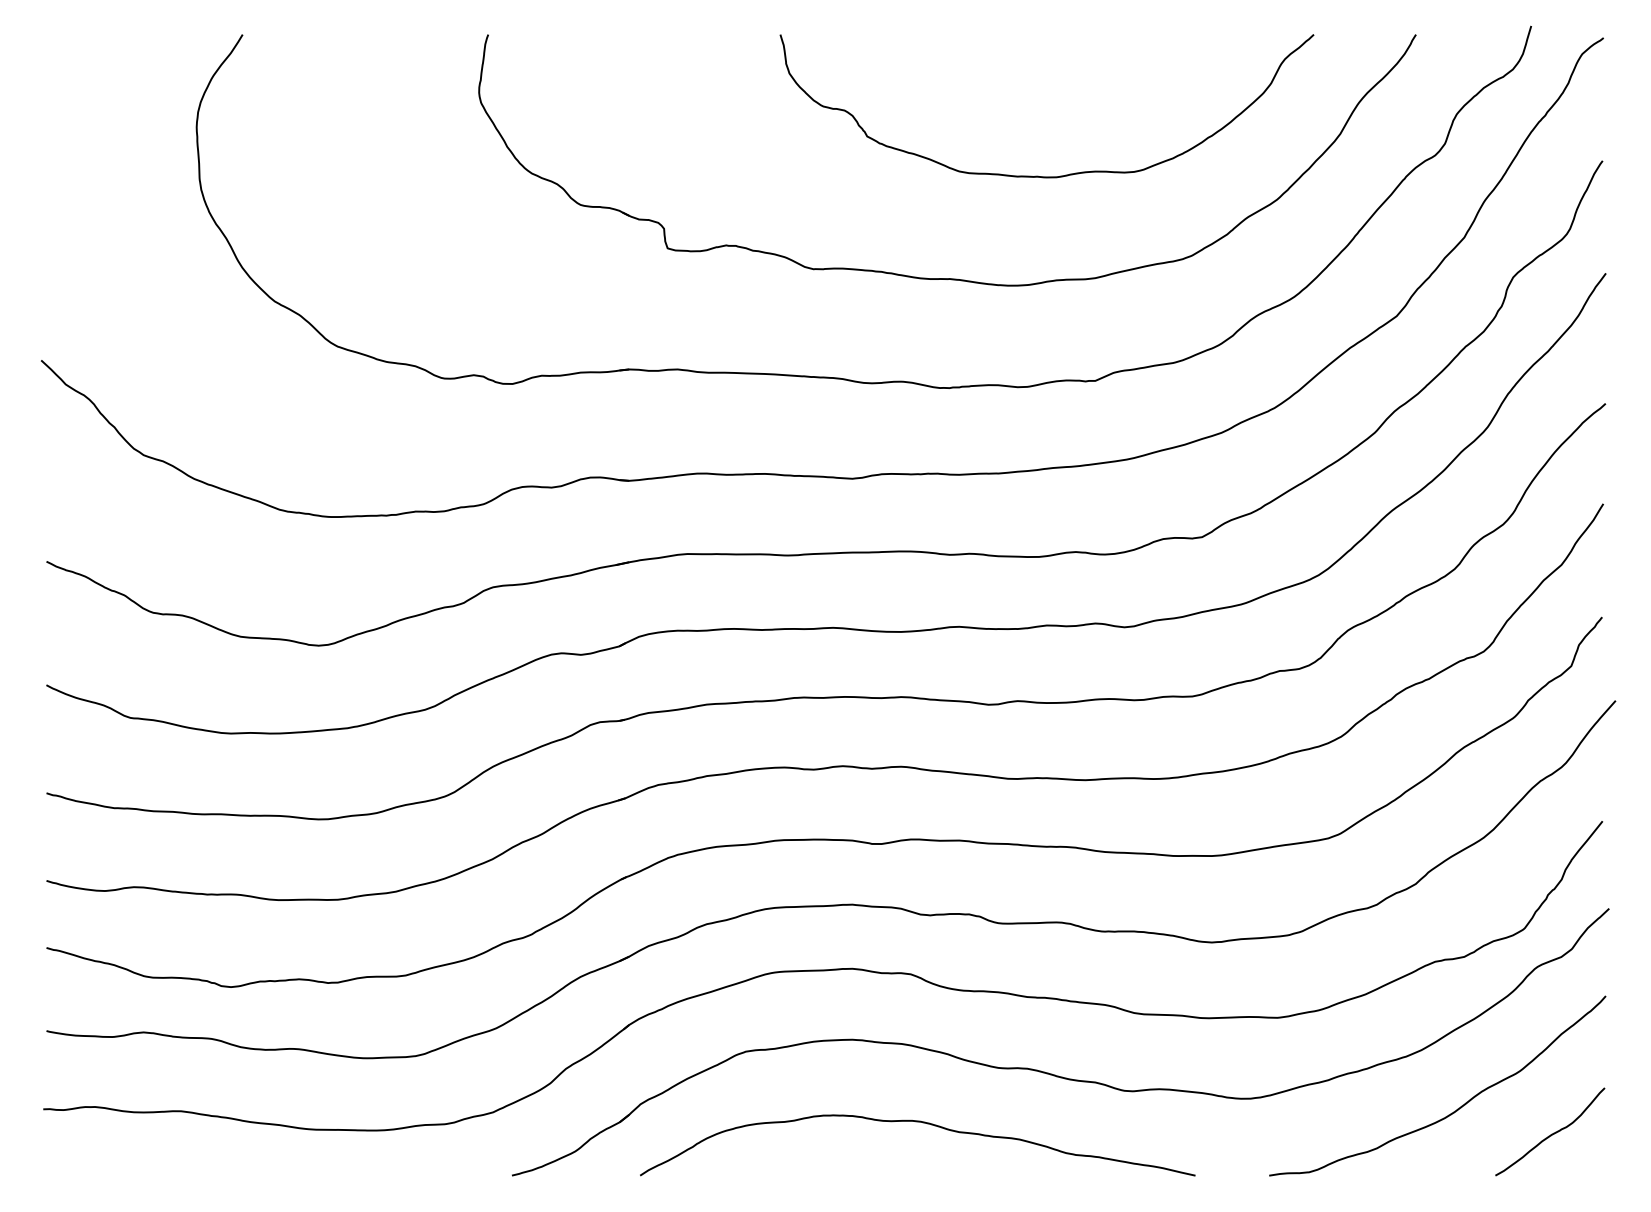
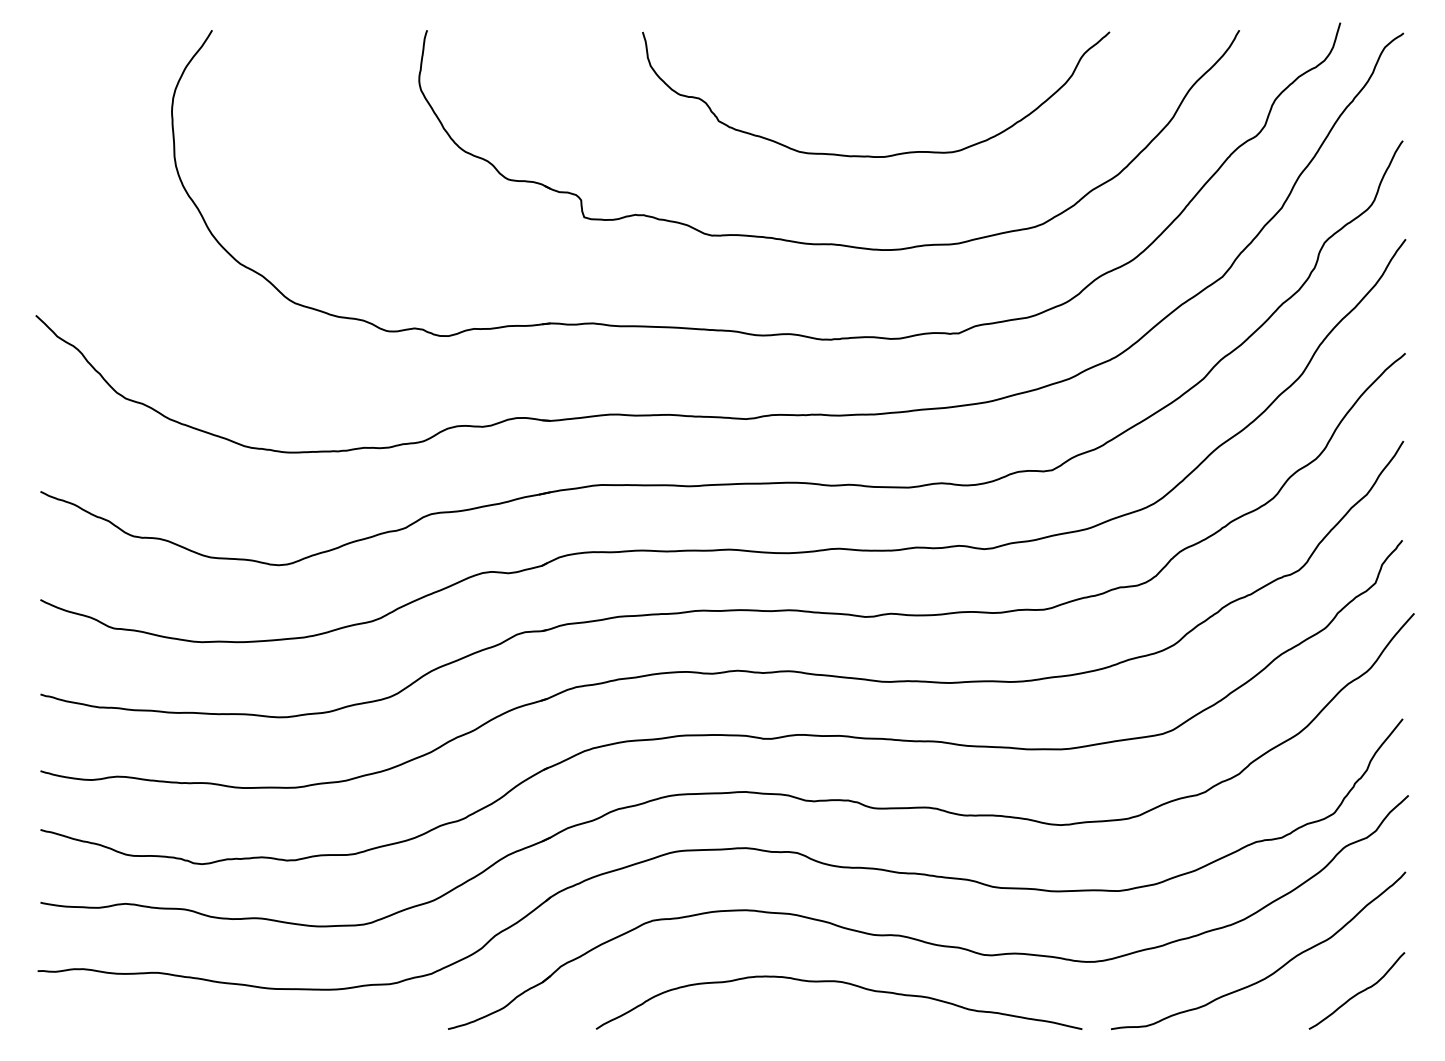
curve: (1038, 175) -> (868, 155), moved
curve: (923, 1123) -> (844, 983), moved

